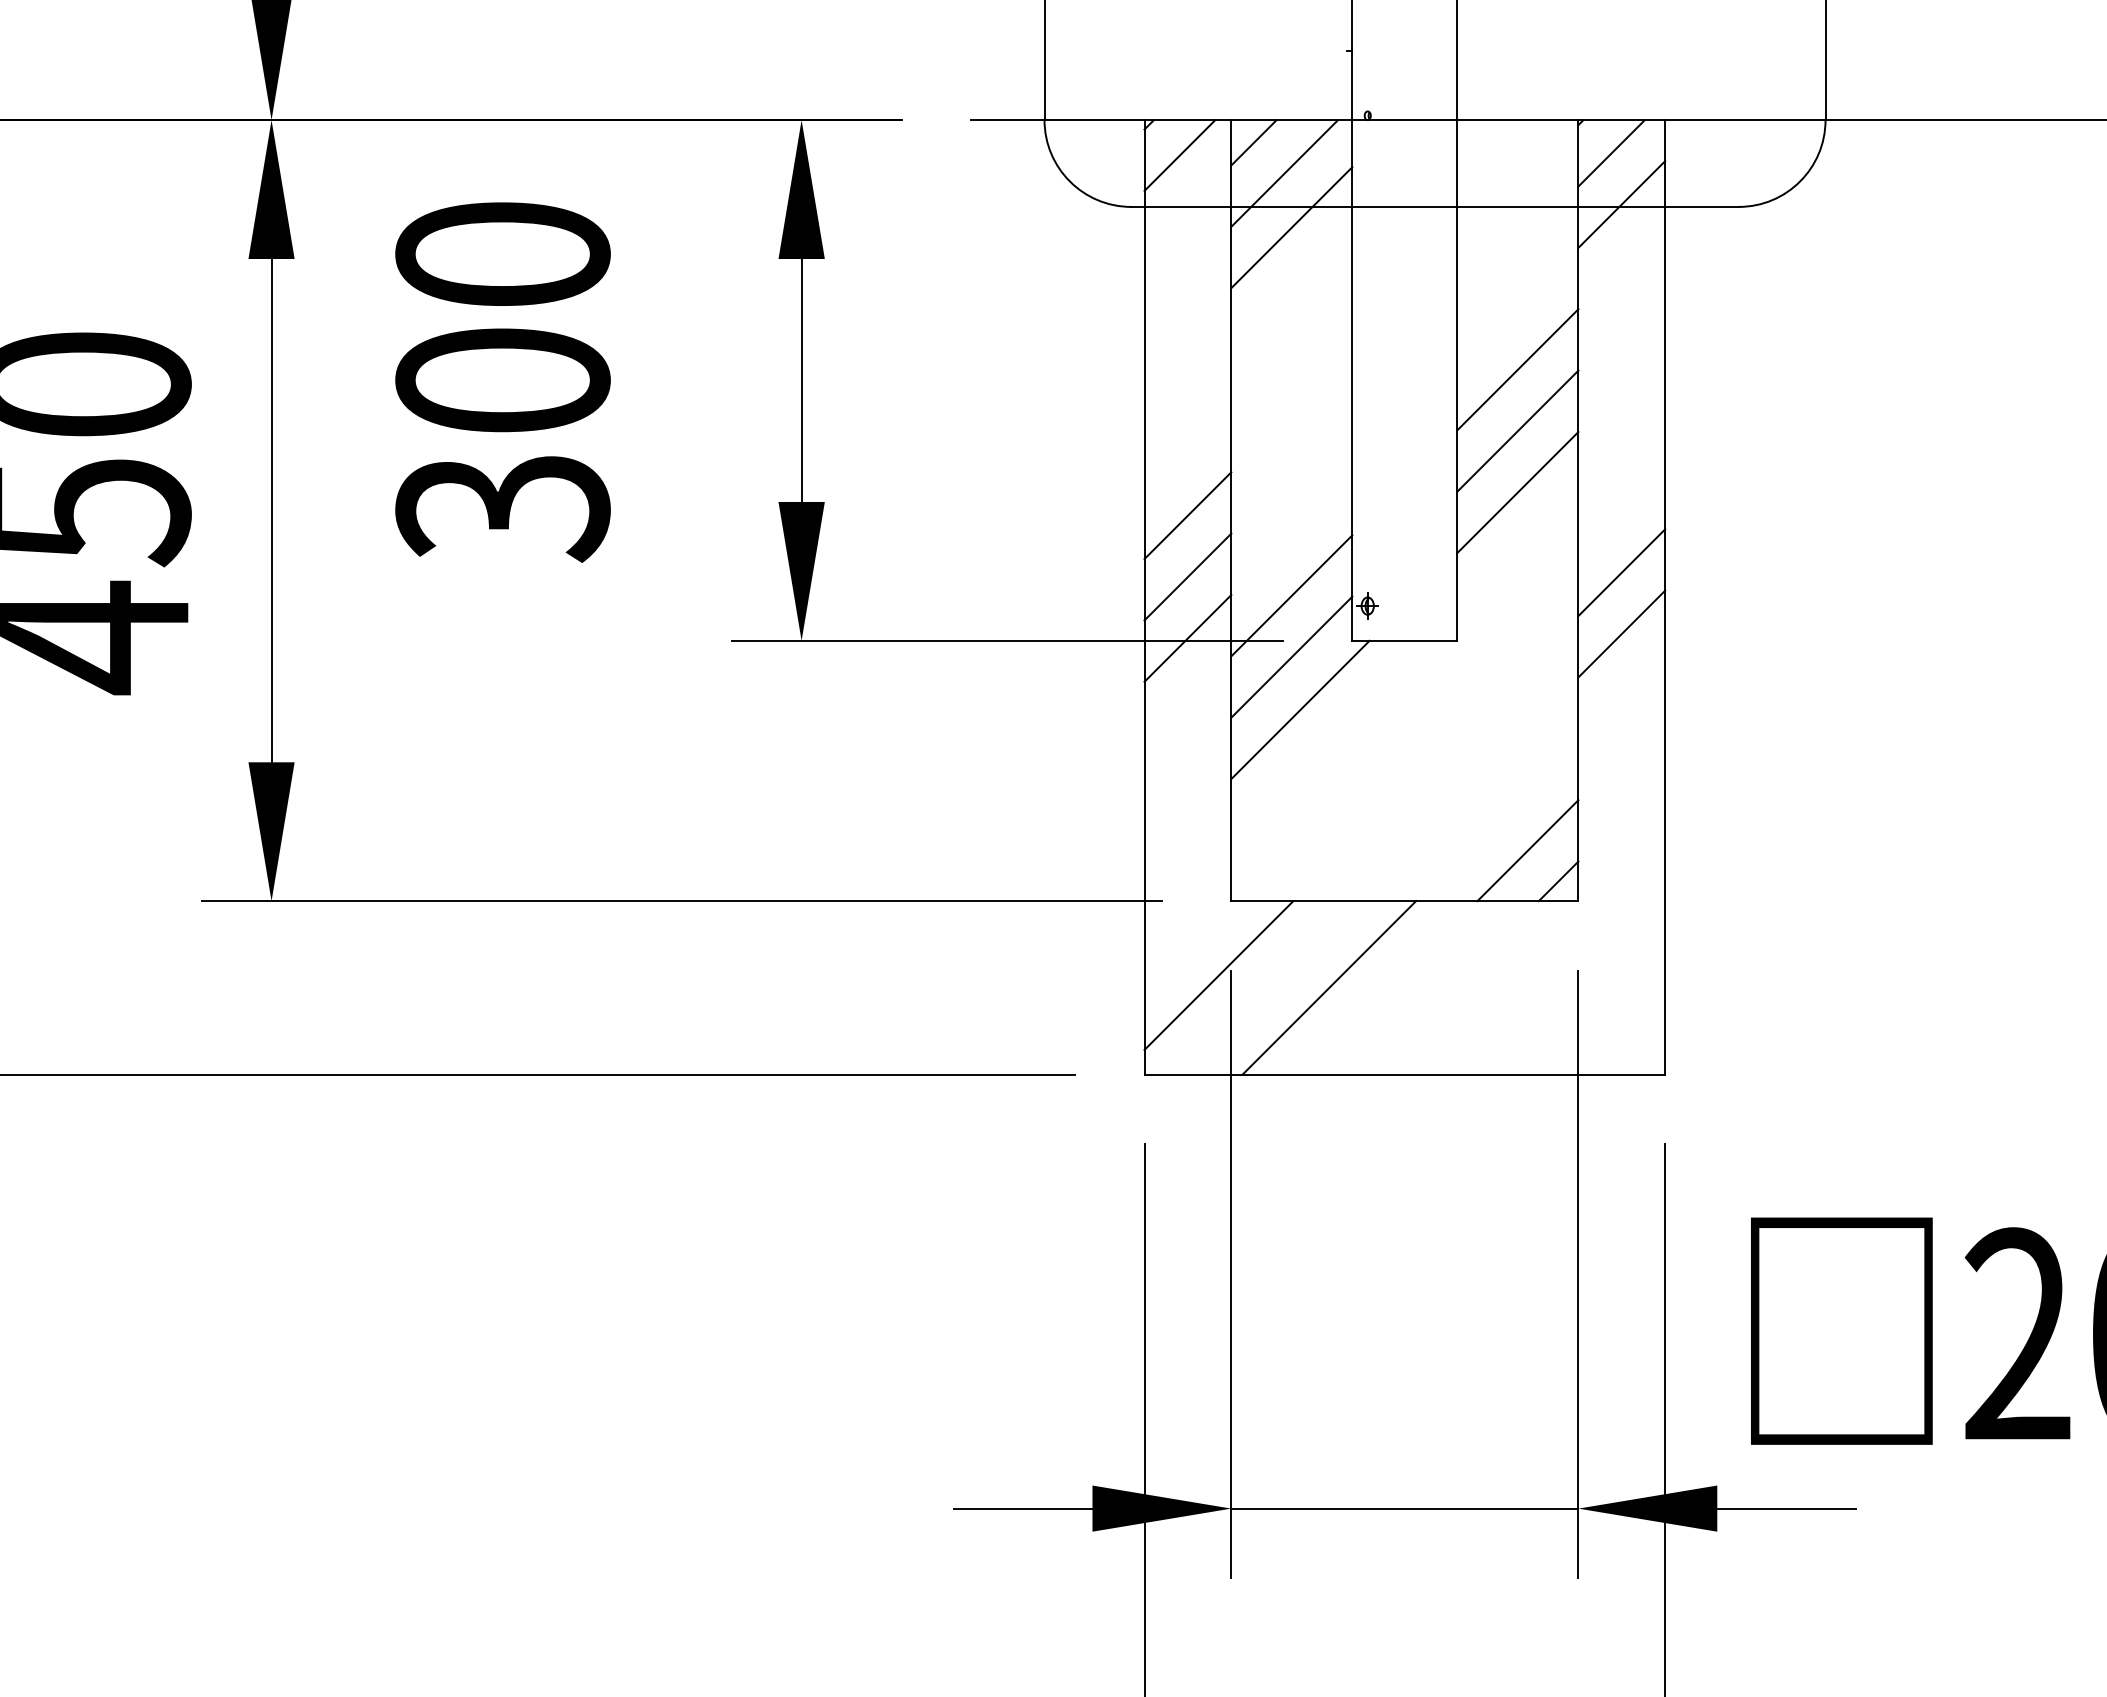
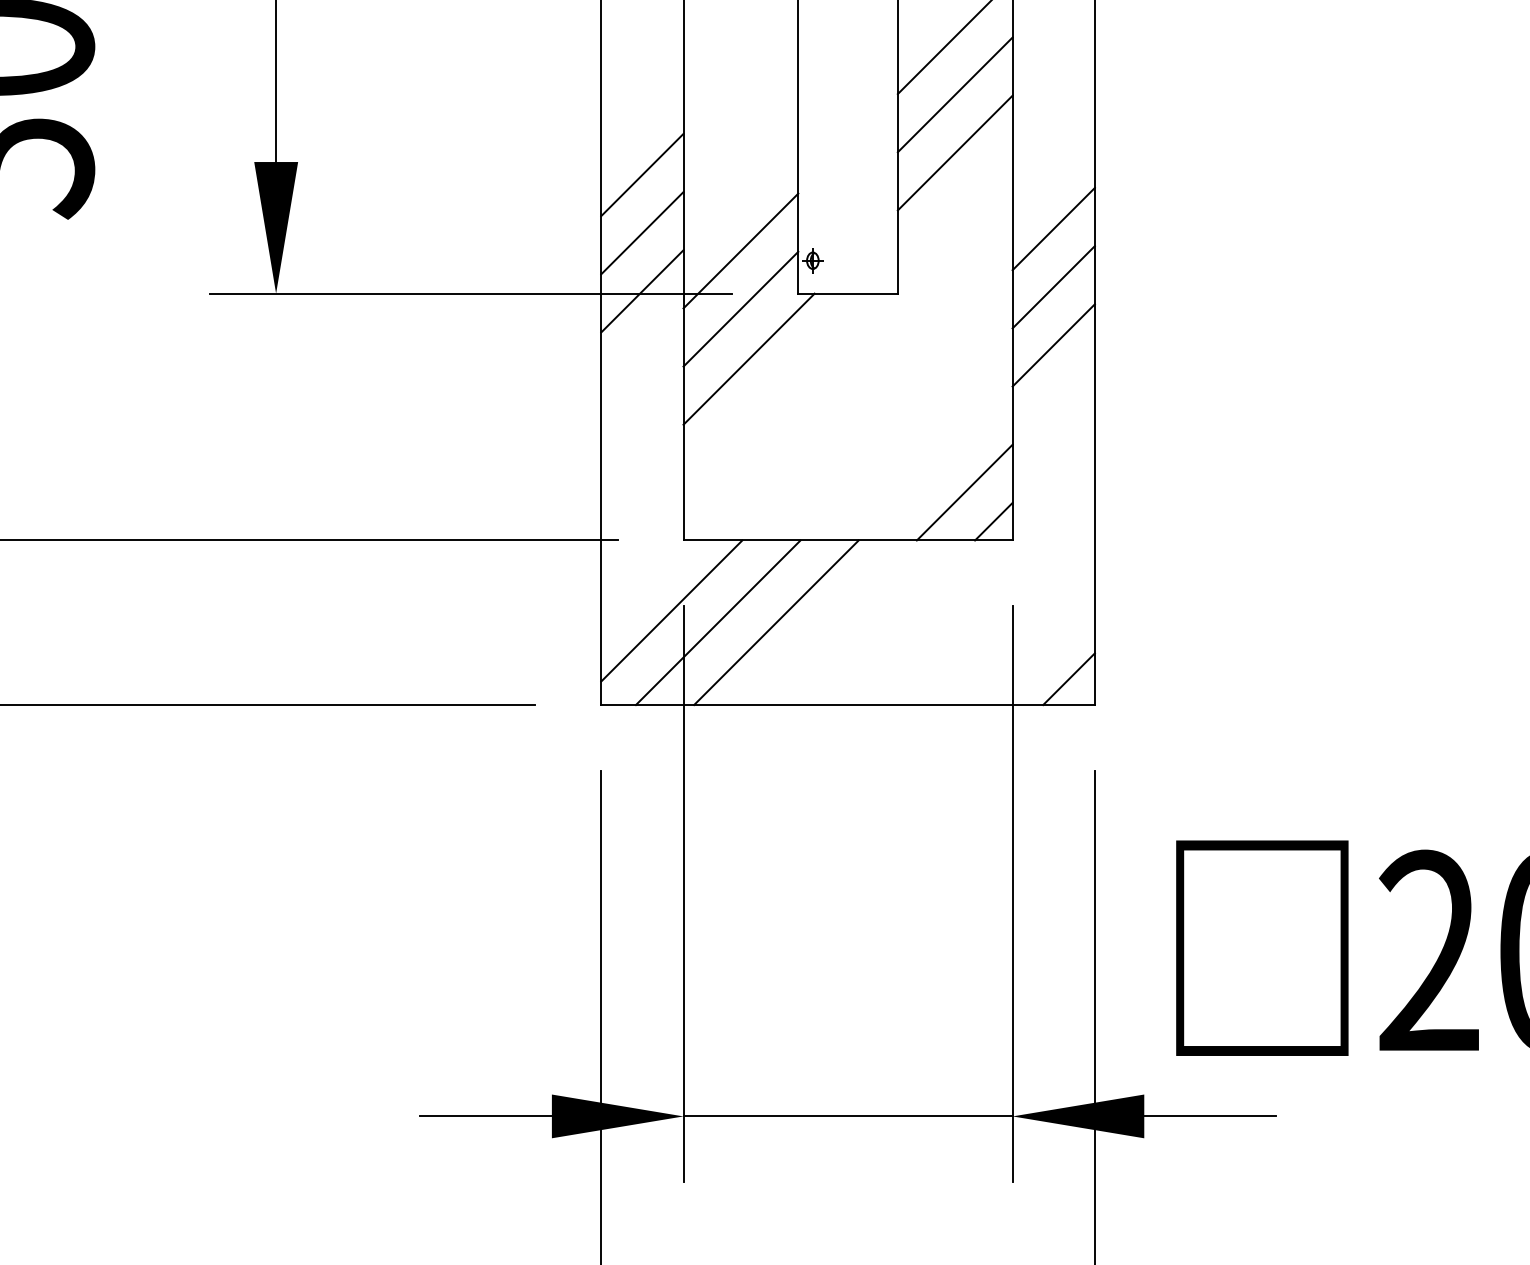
line: (1621, 695) -> (1053, 345), added
line: (1267, 987) -> (717, 622), added
line: (1637, 1047) -> (1068, 679), added

